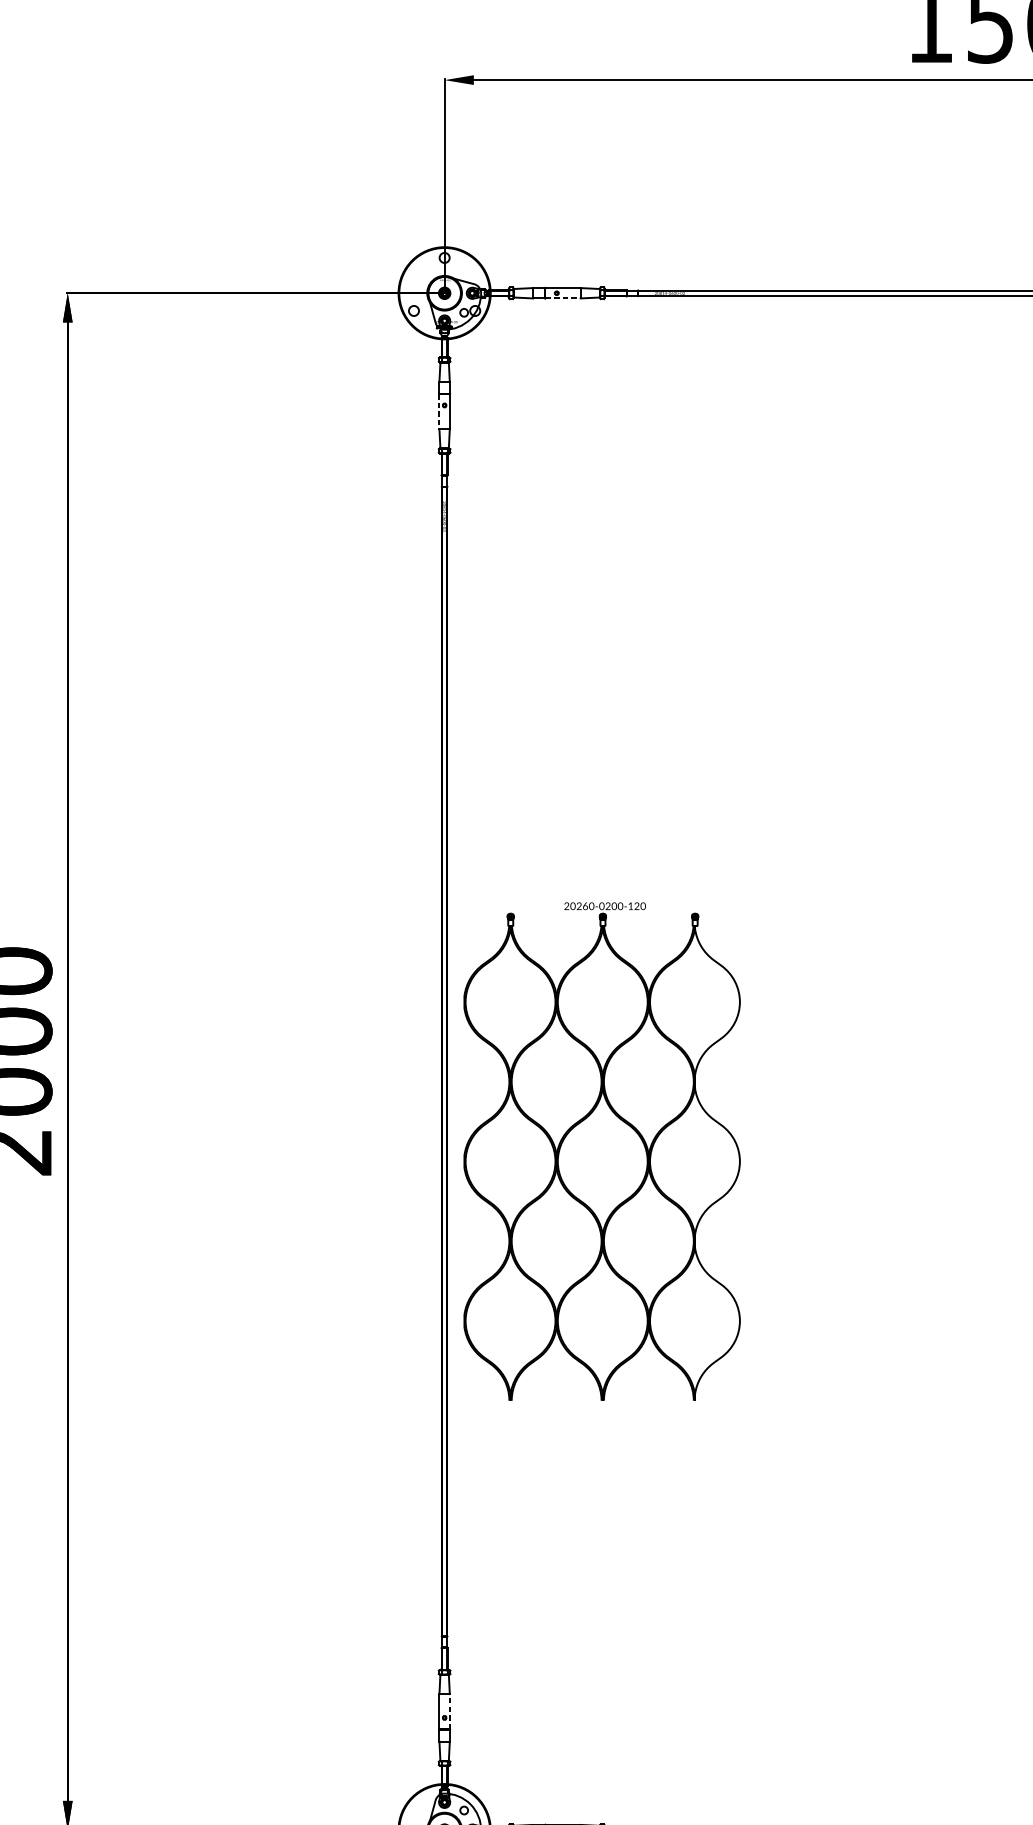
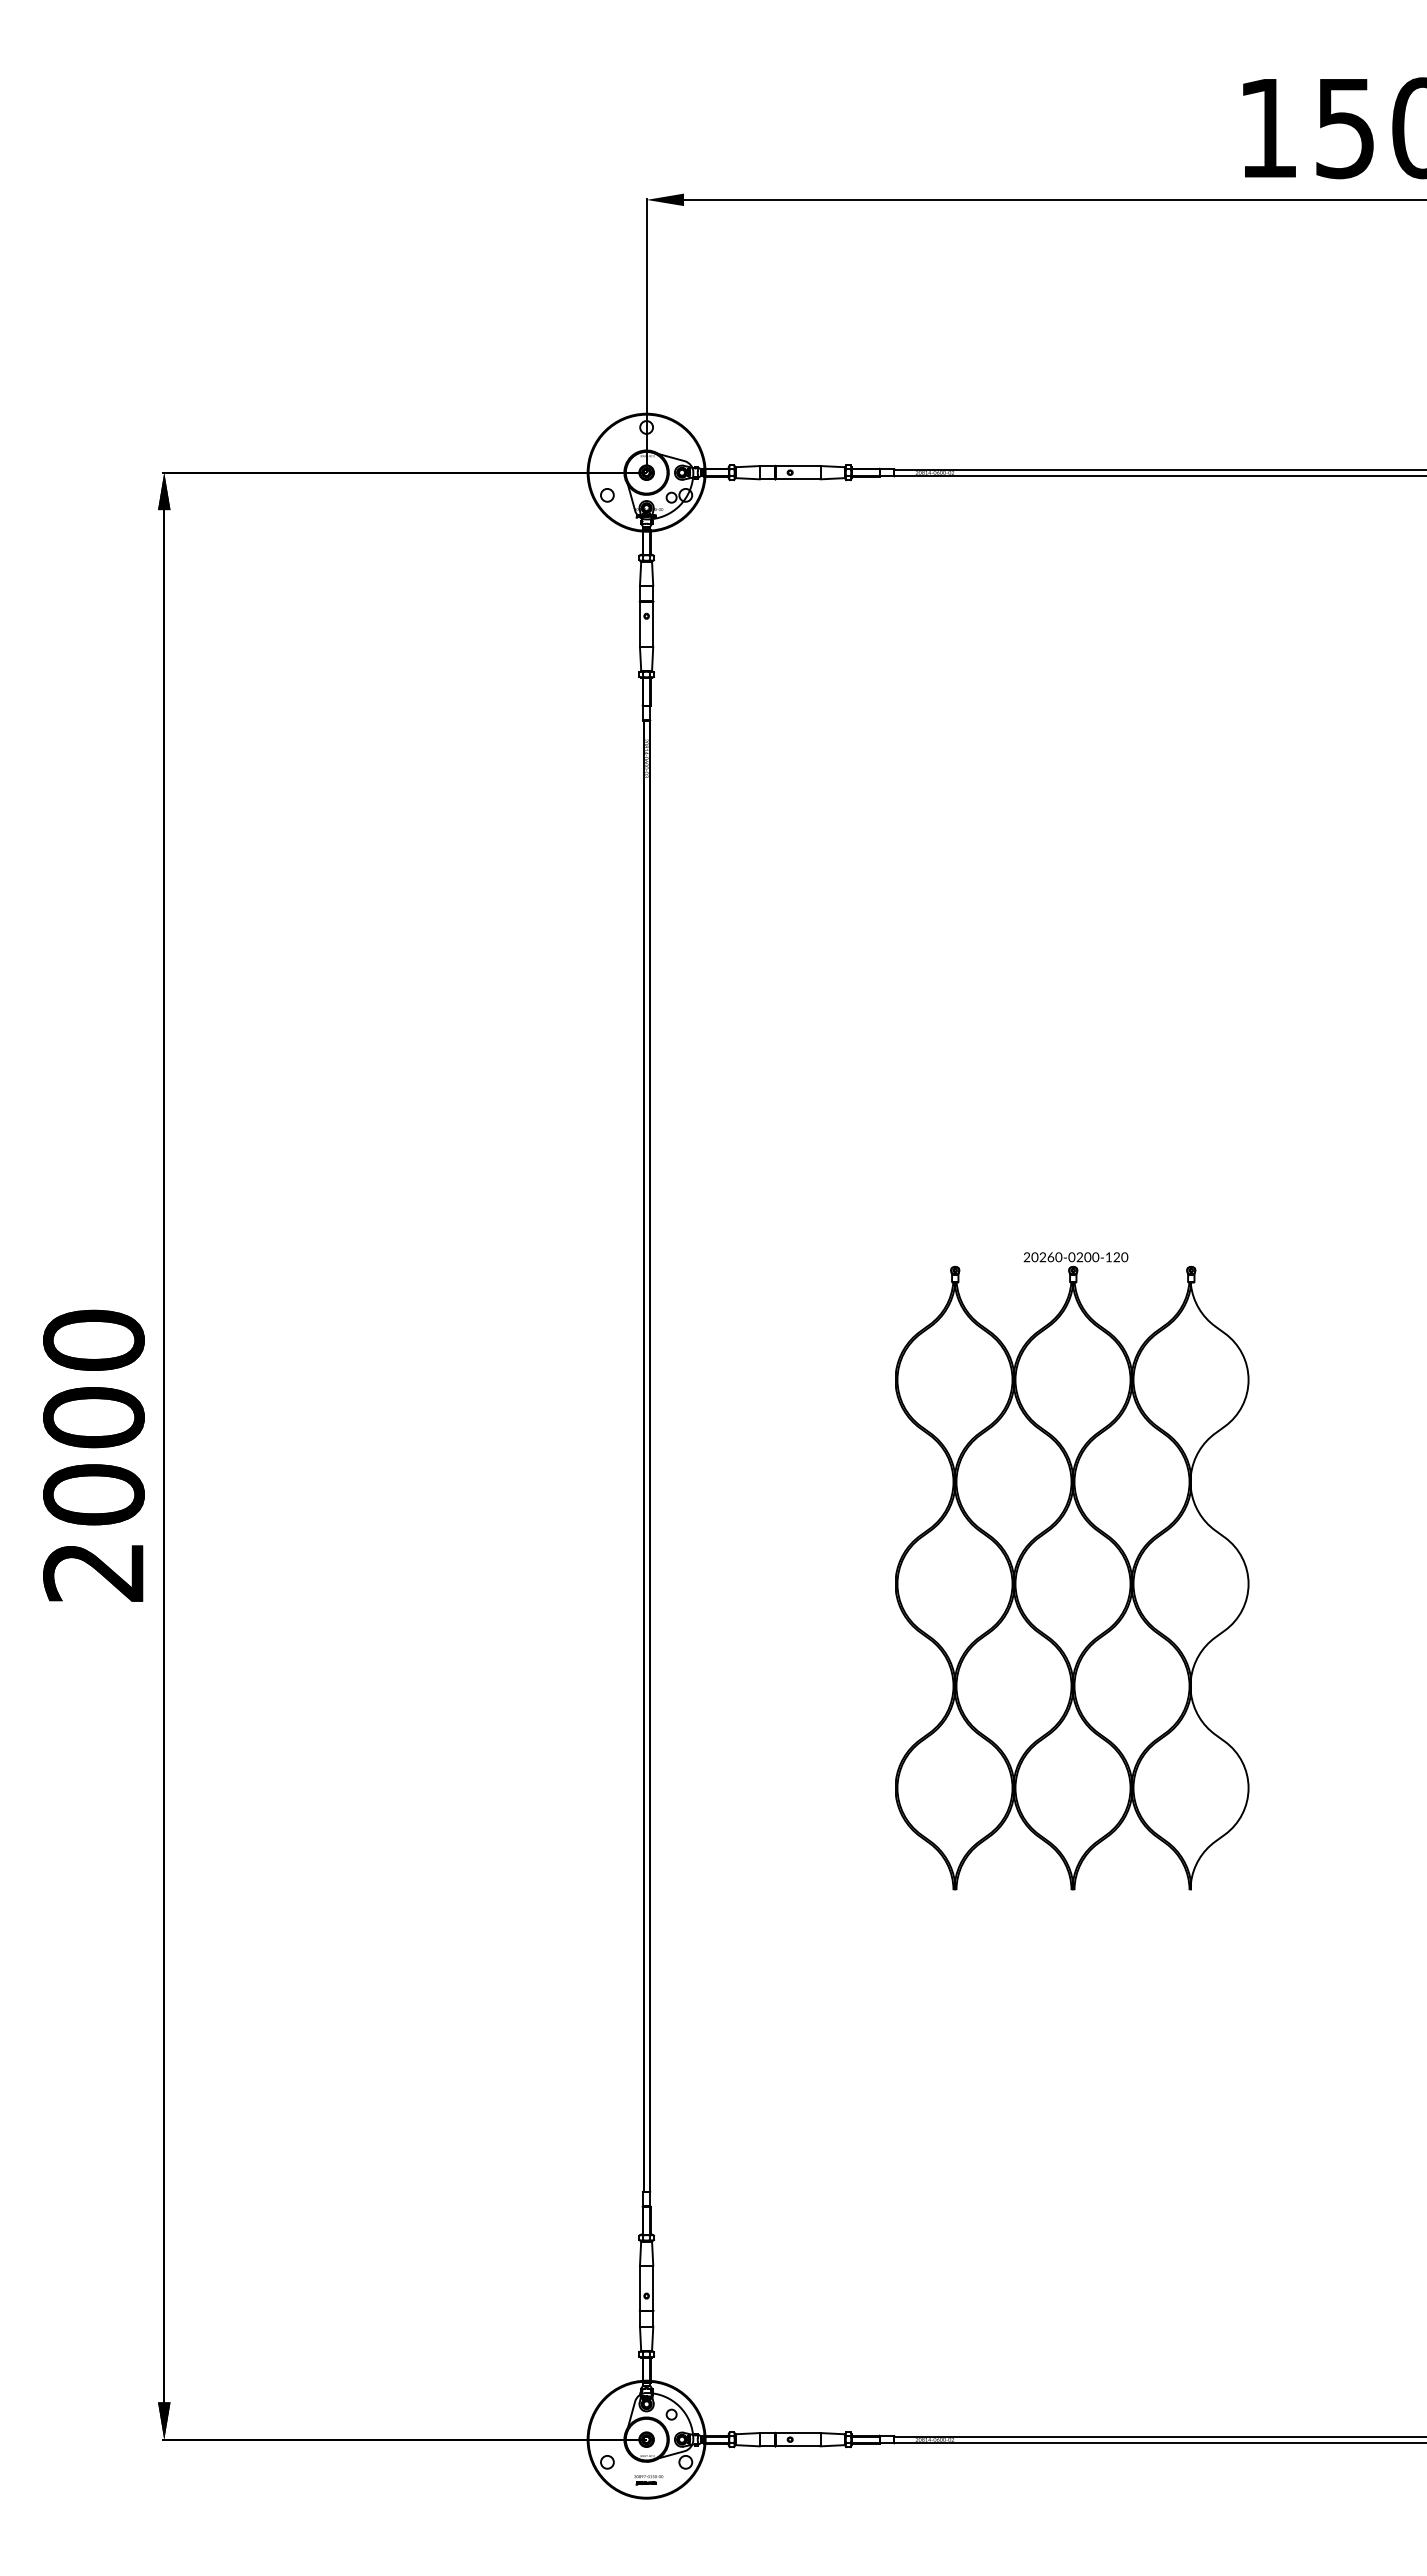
line: (563, 298) -> (798, 479), dashed -> solid
line: (439, 411) -> (639, 624), dashed -> solid
part: (602, 1151) -> (1072, 1571), moved
line: (450, 1711) -> (653, 2288), dashed -> solid

